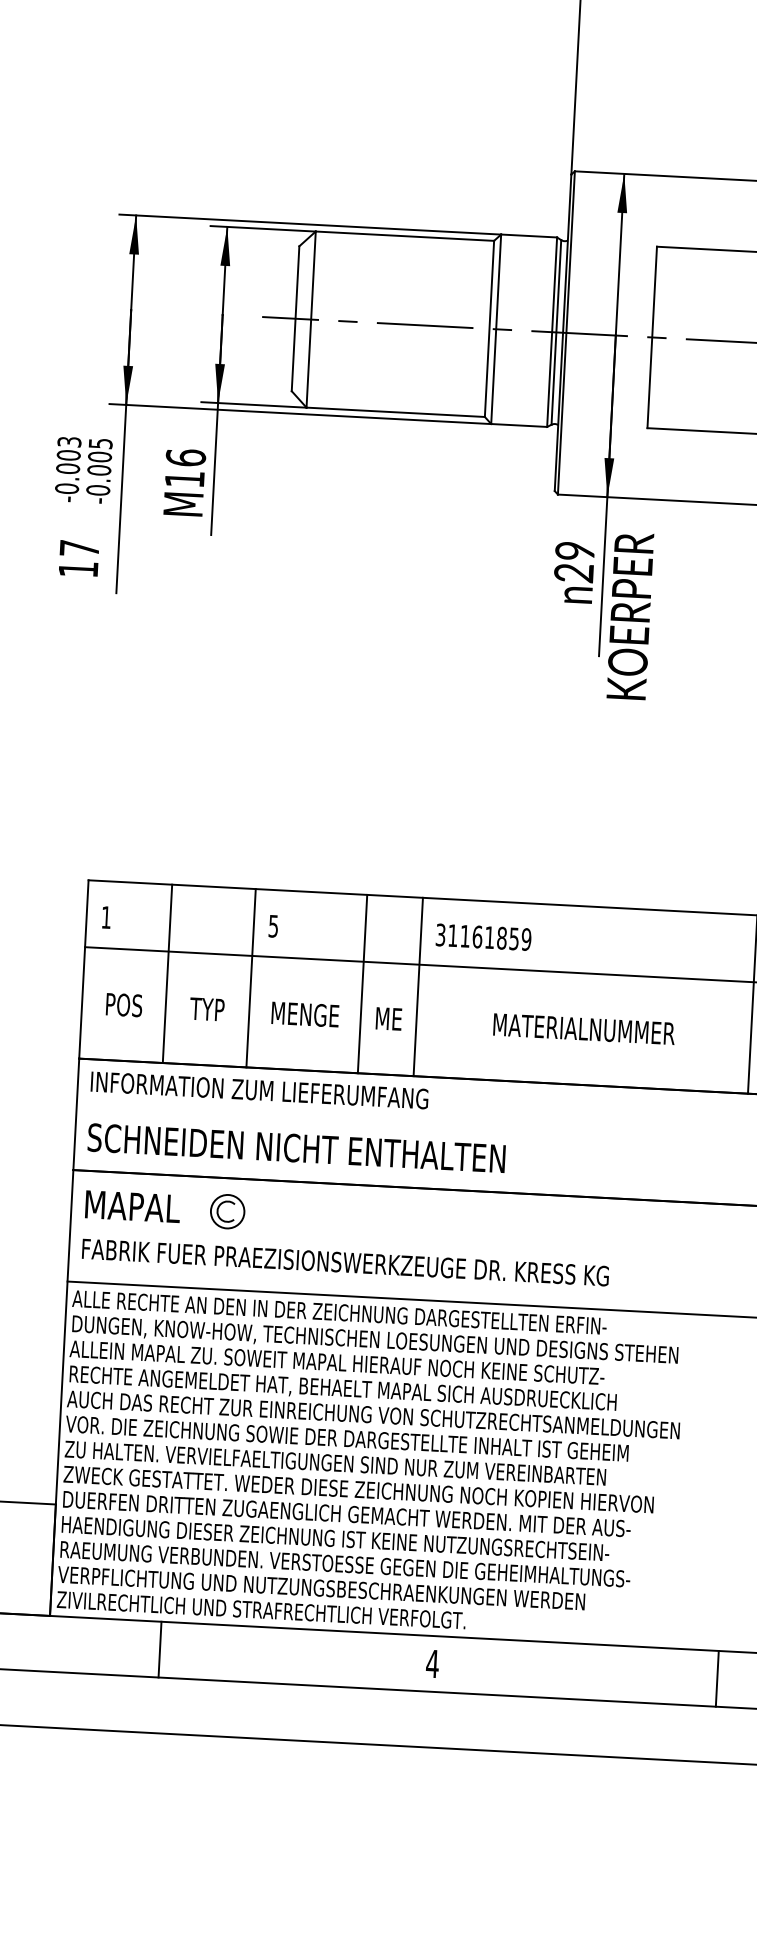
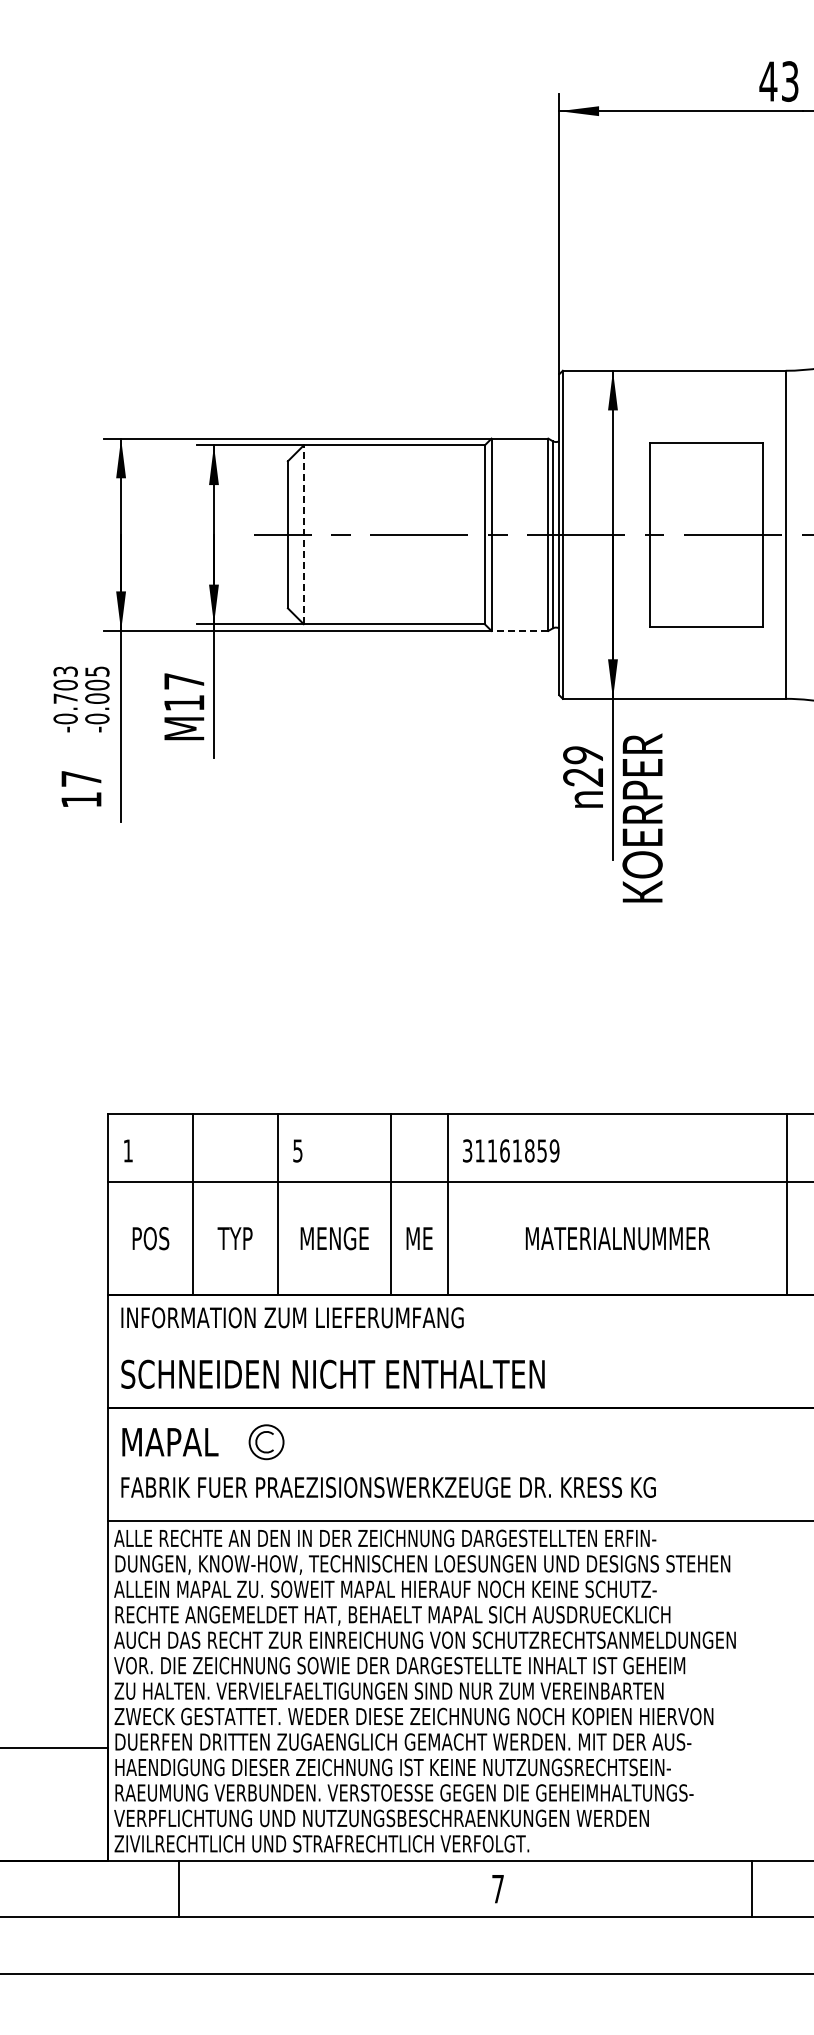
line: (310, 319) -> (303, 534), solid -> dashed
line: (518, 425) -> (519, 630), solid -> dashed
text: (185, 456) -> (183, 680), M16 -> M17
text: (67, 468) -> (65, 698), -0.003 -> -0.703
line: (160, 1649) -> (179, 1888), moved
text: (432, 1664) -> (497, 1889), 4 -> 7
line: (716, 1678) -> (751, 1888), moved

